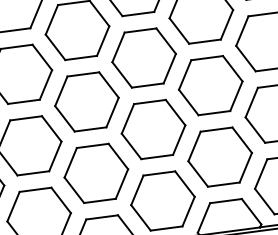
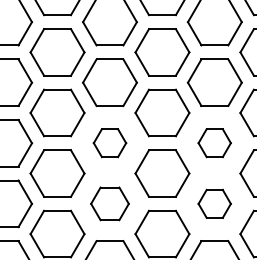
part: (210, 84) -> (214, 142), size x0.6
part: (86, 101) -> (109, 142), size x0.6
part: (219, 156) -> (214, 203), size x0.6
part: (95, 173) -> (109, 203), size x0.7

